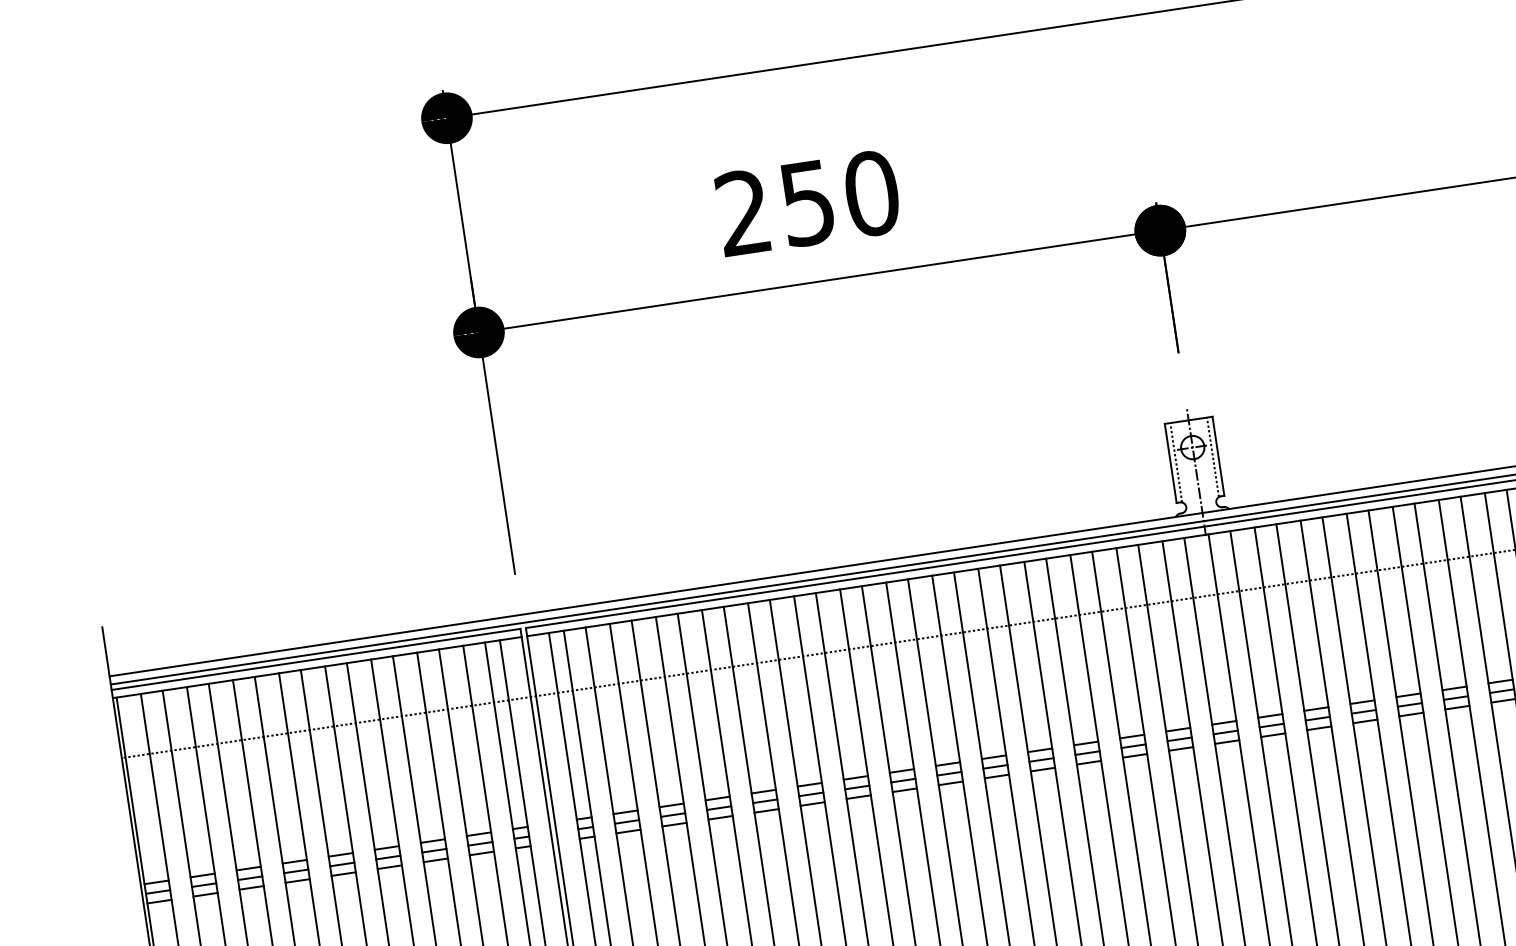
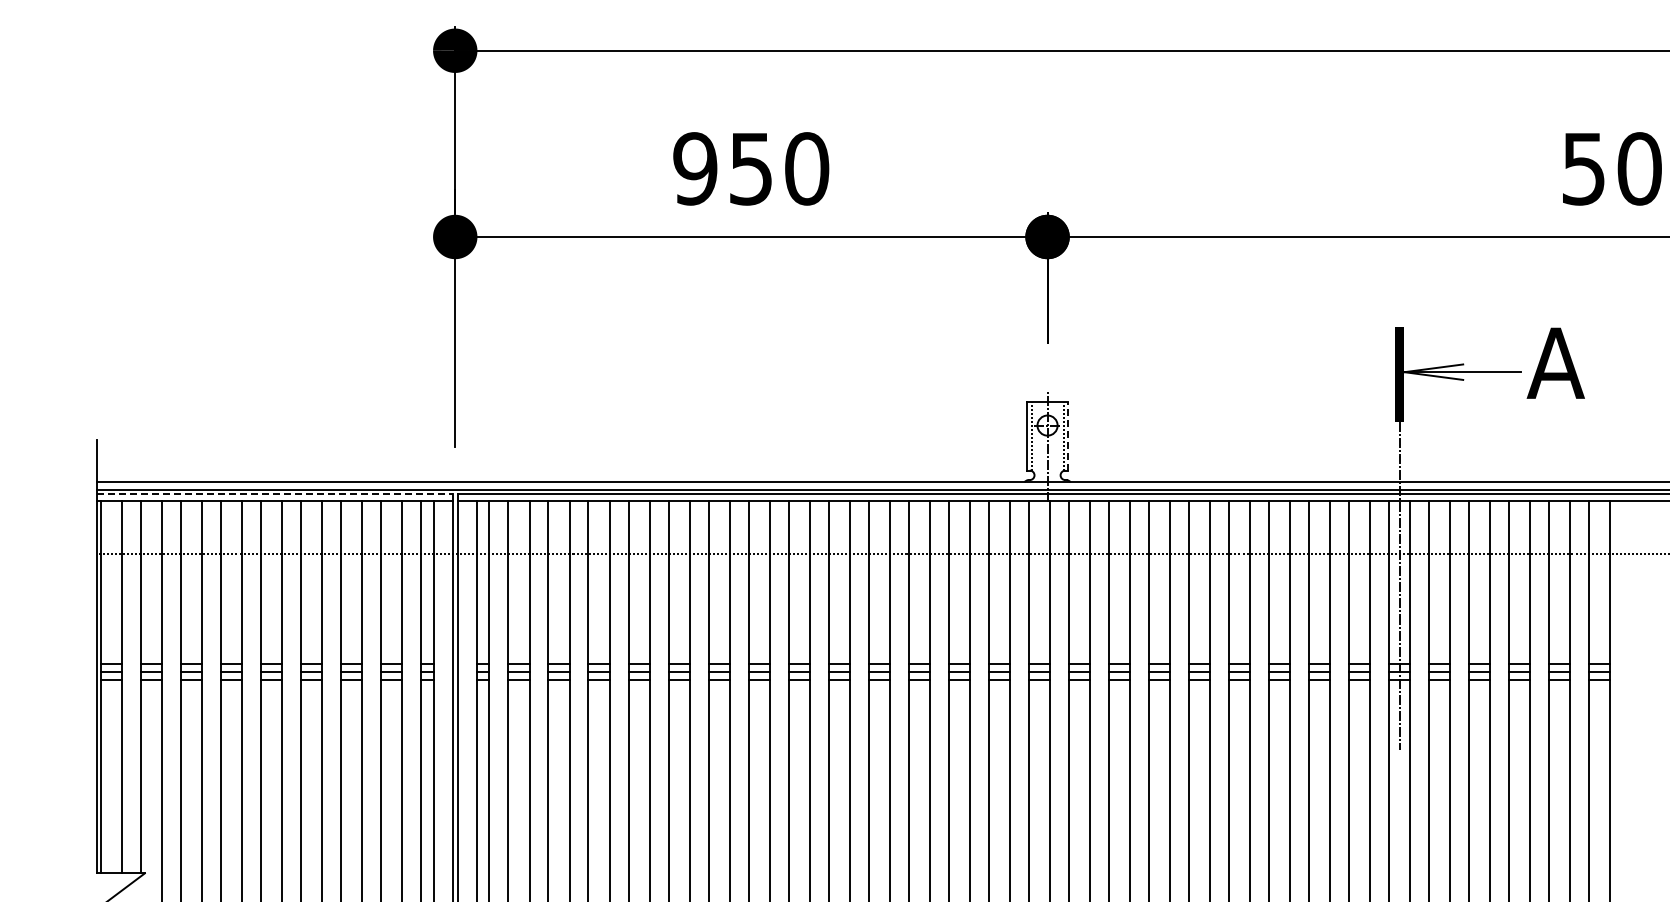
text: (743, 212) -> (695, 168), 250 -> 950
line: (1218, 455) -> (1068, 435), solid -> dashed
line: (316, 659) -> (275, 494), solid -> dashed

